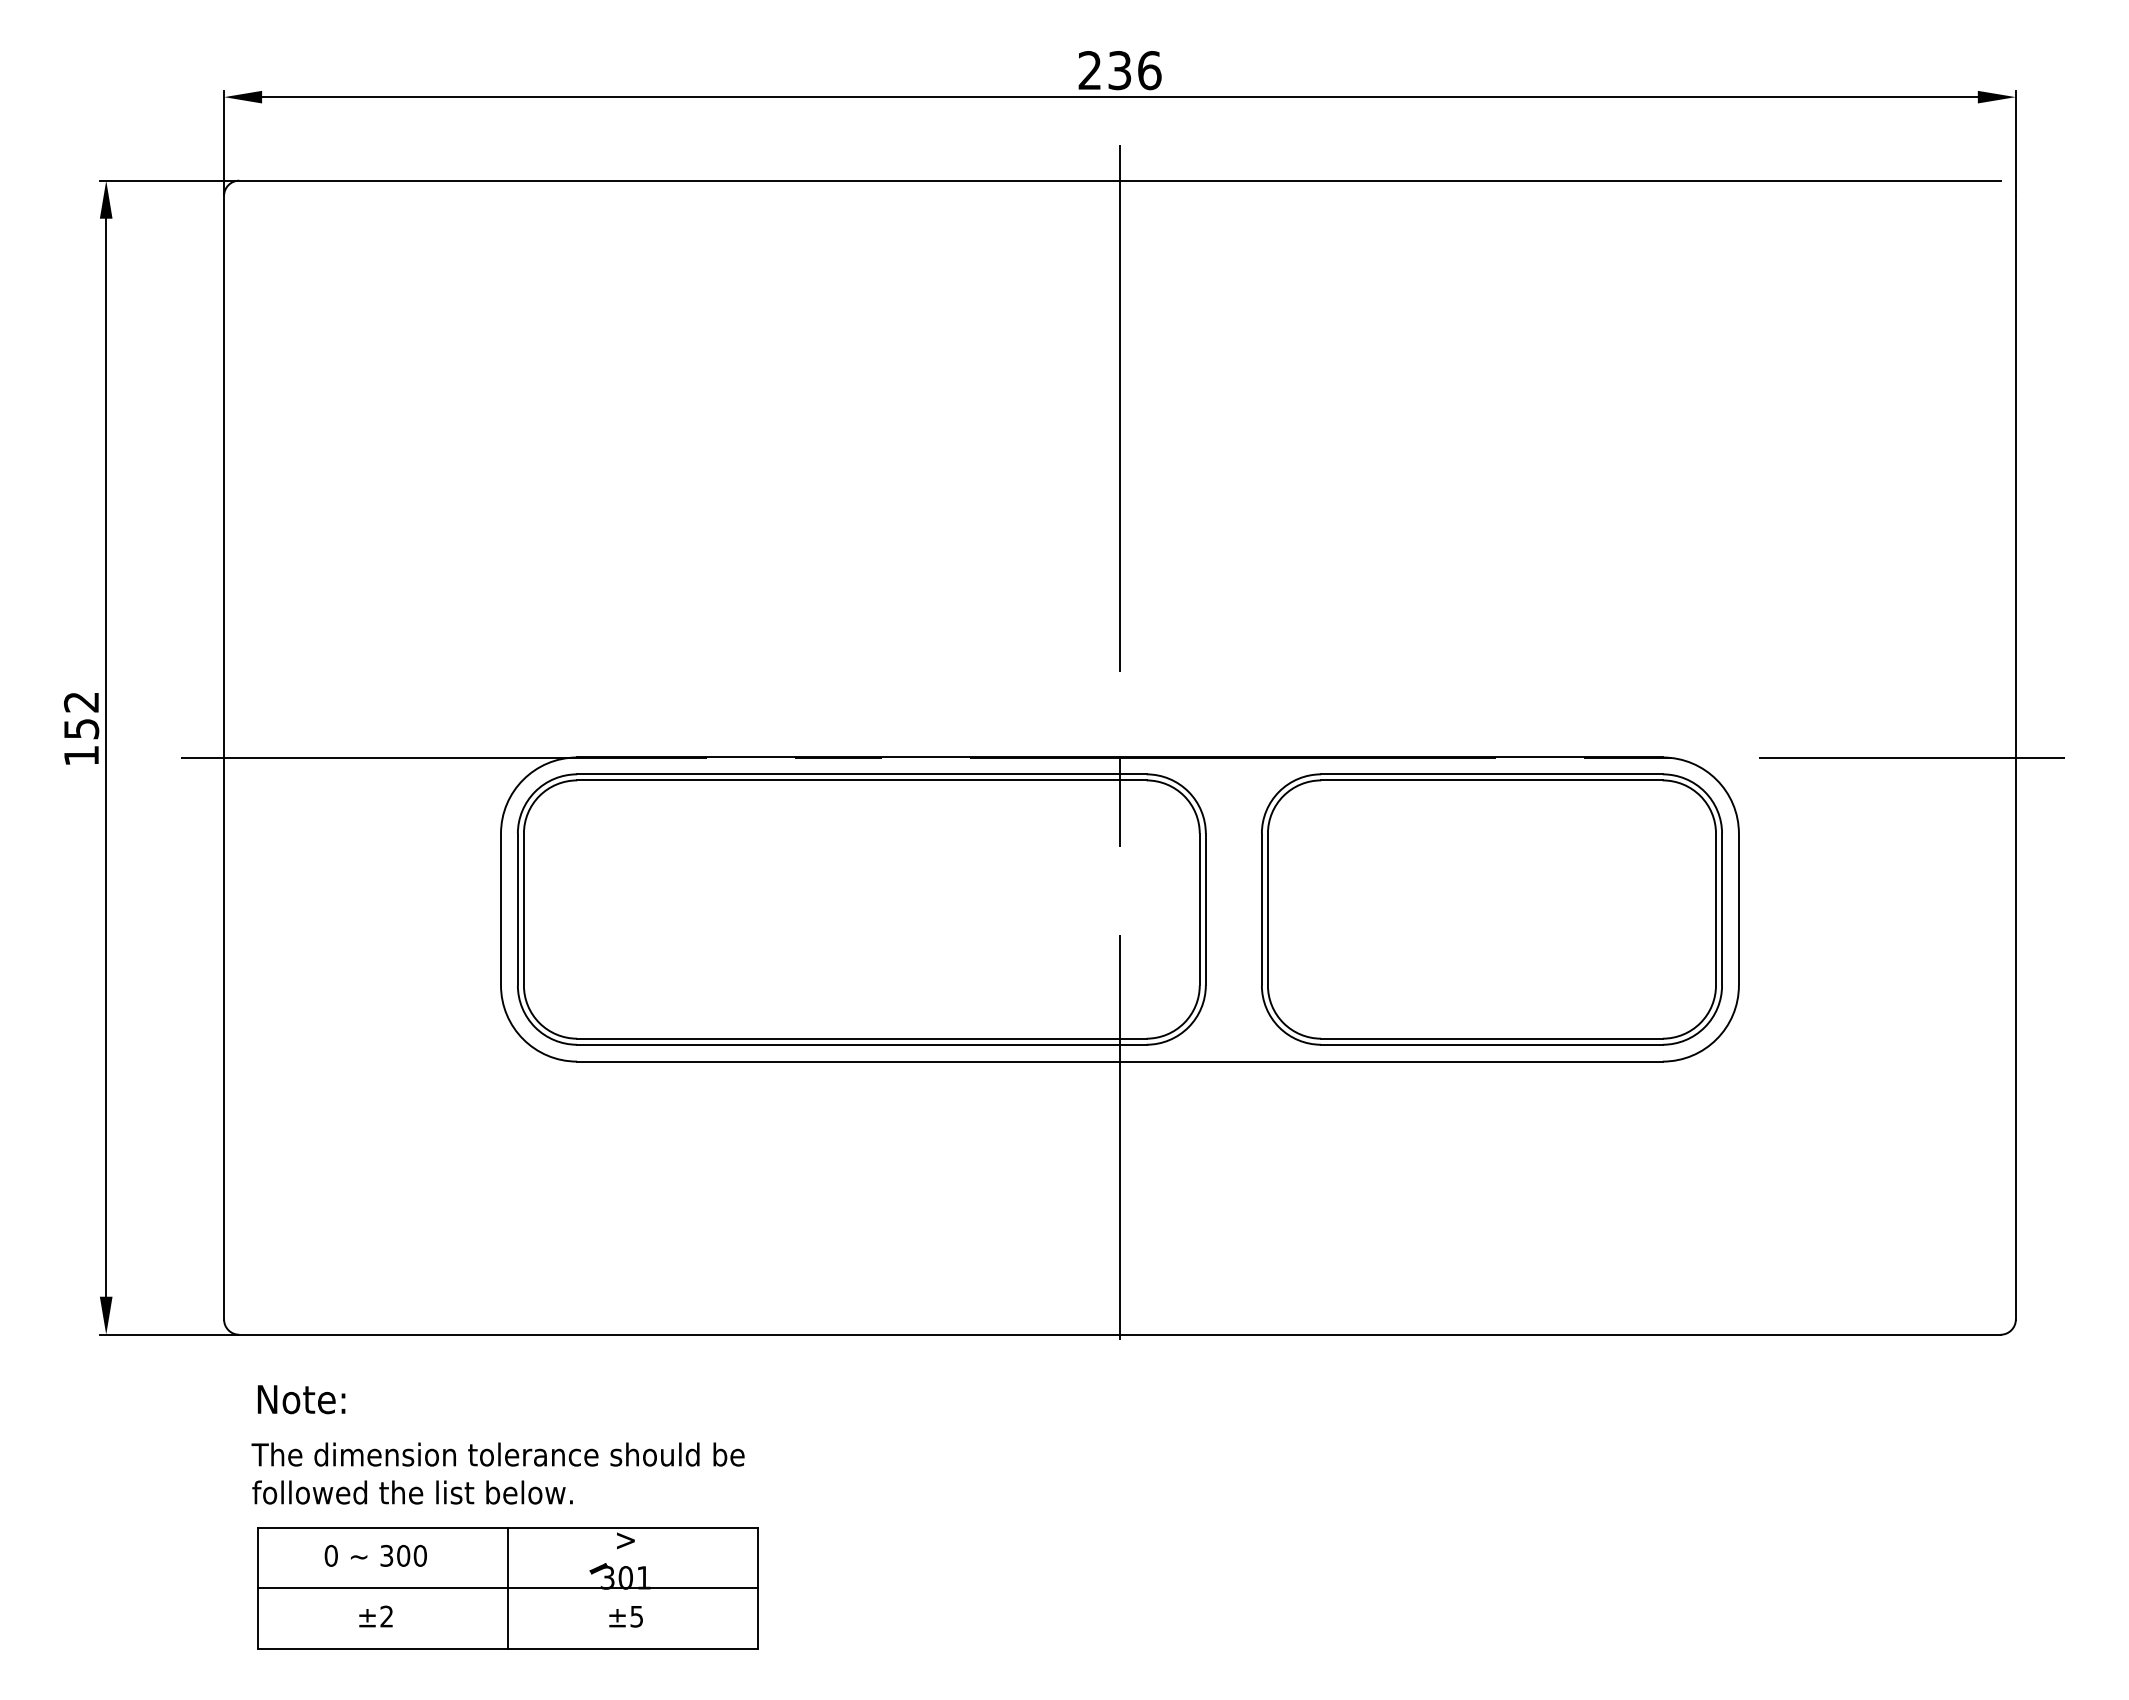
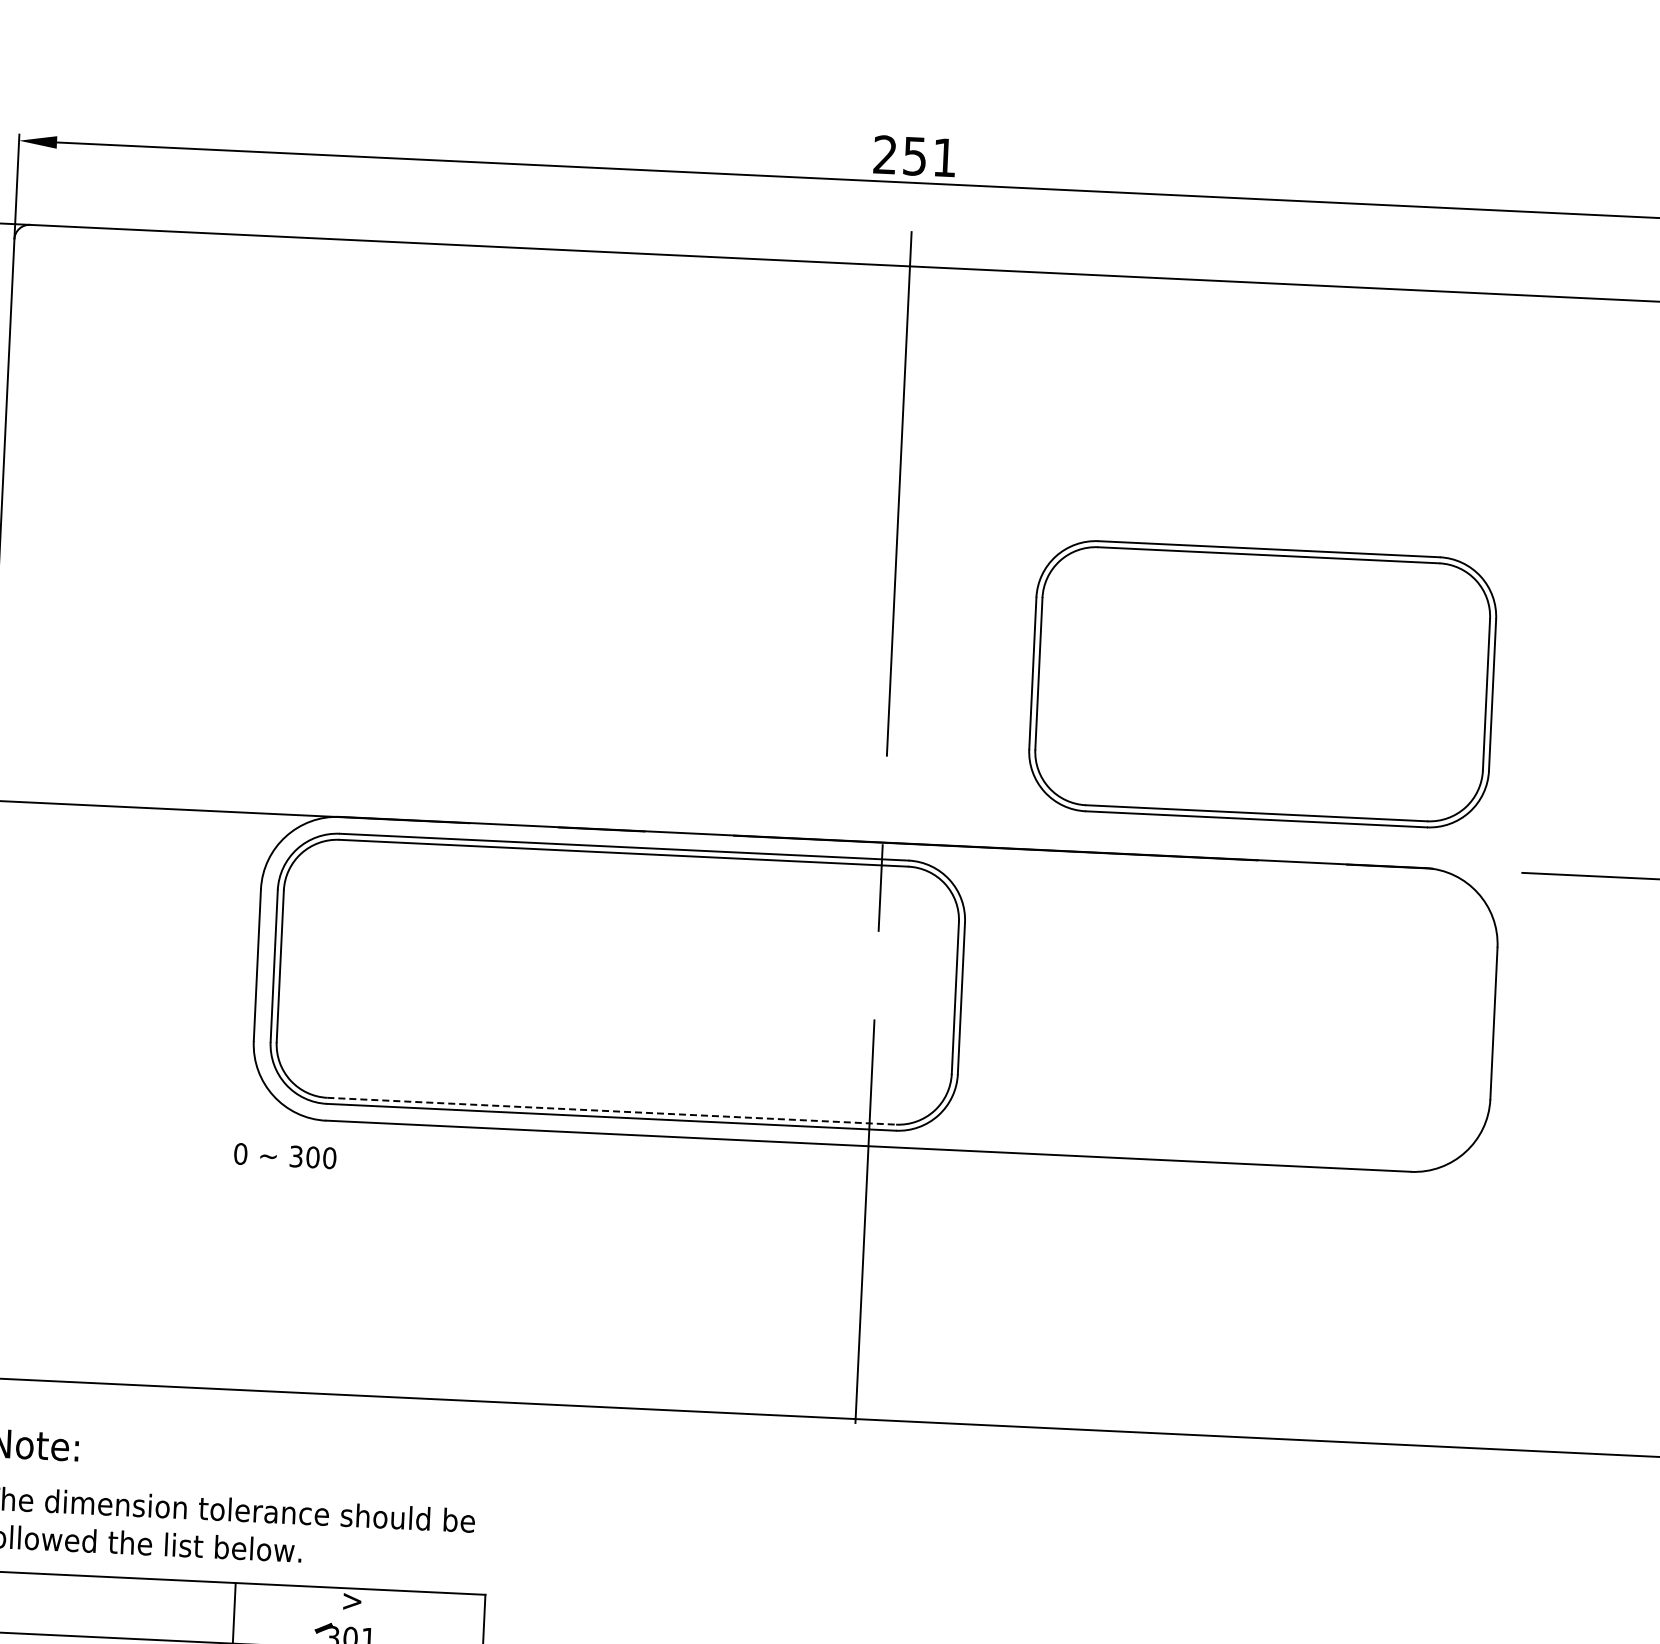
text: (1135, 70) -> (930, 157), 236 -> 251
part: (1491, 909) -> (1262, 684), moved
line: (861, 1038) -> (611, 1111), solid -> dashed
text: (375, 1555) -> (284, 1155), moved

